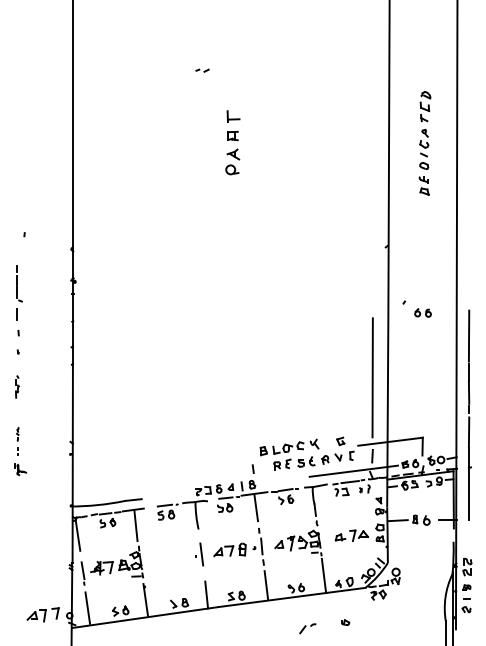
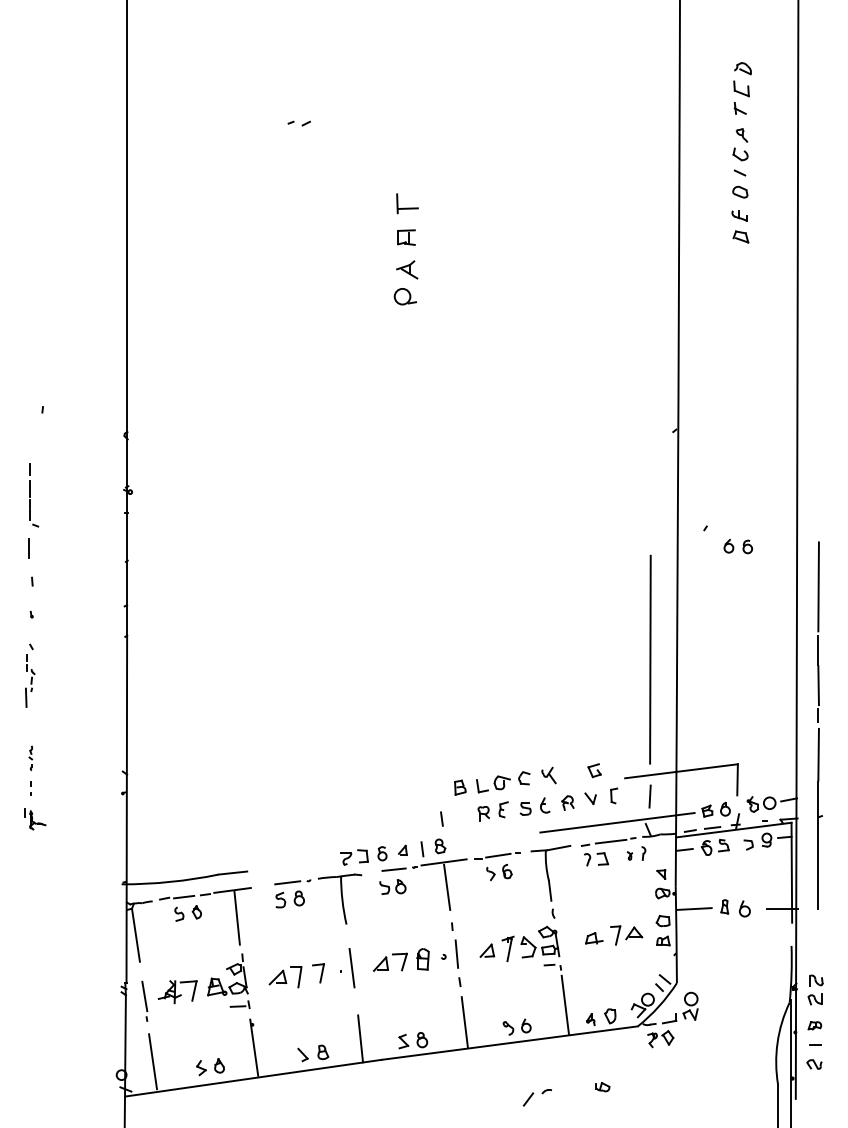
part: (202, 70) -> (299, 123), moved
part: (424, 143) -> (740, 152), moved
part: (17, 386) -> (30, 674), size x1.67
part: (42, 614) -> (295, 975), moved

